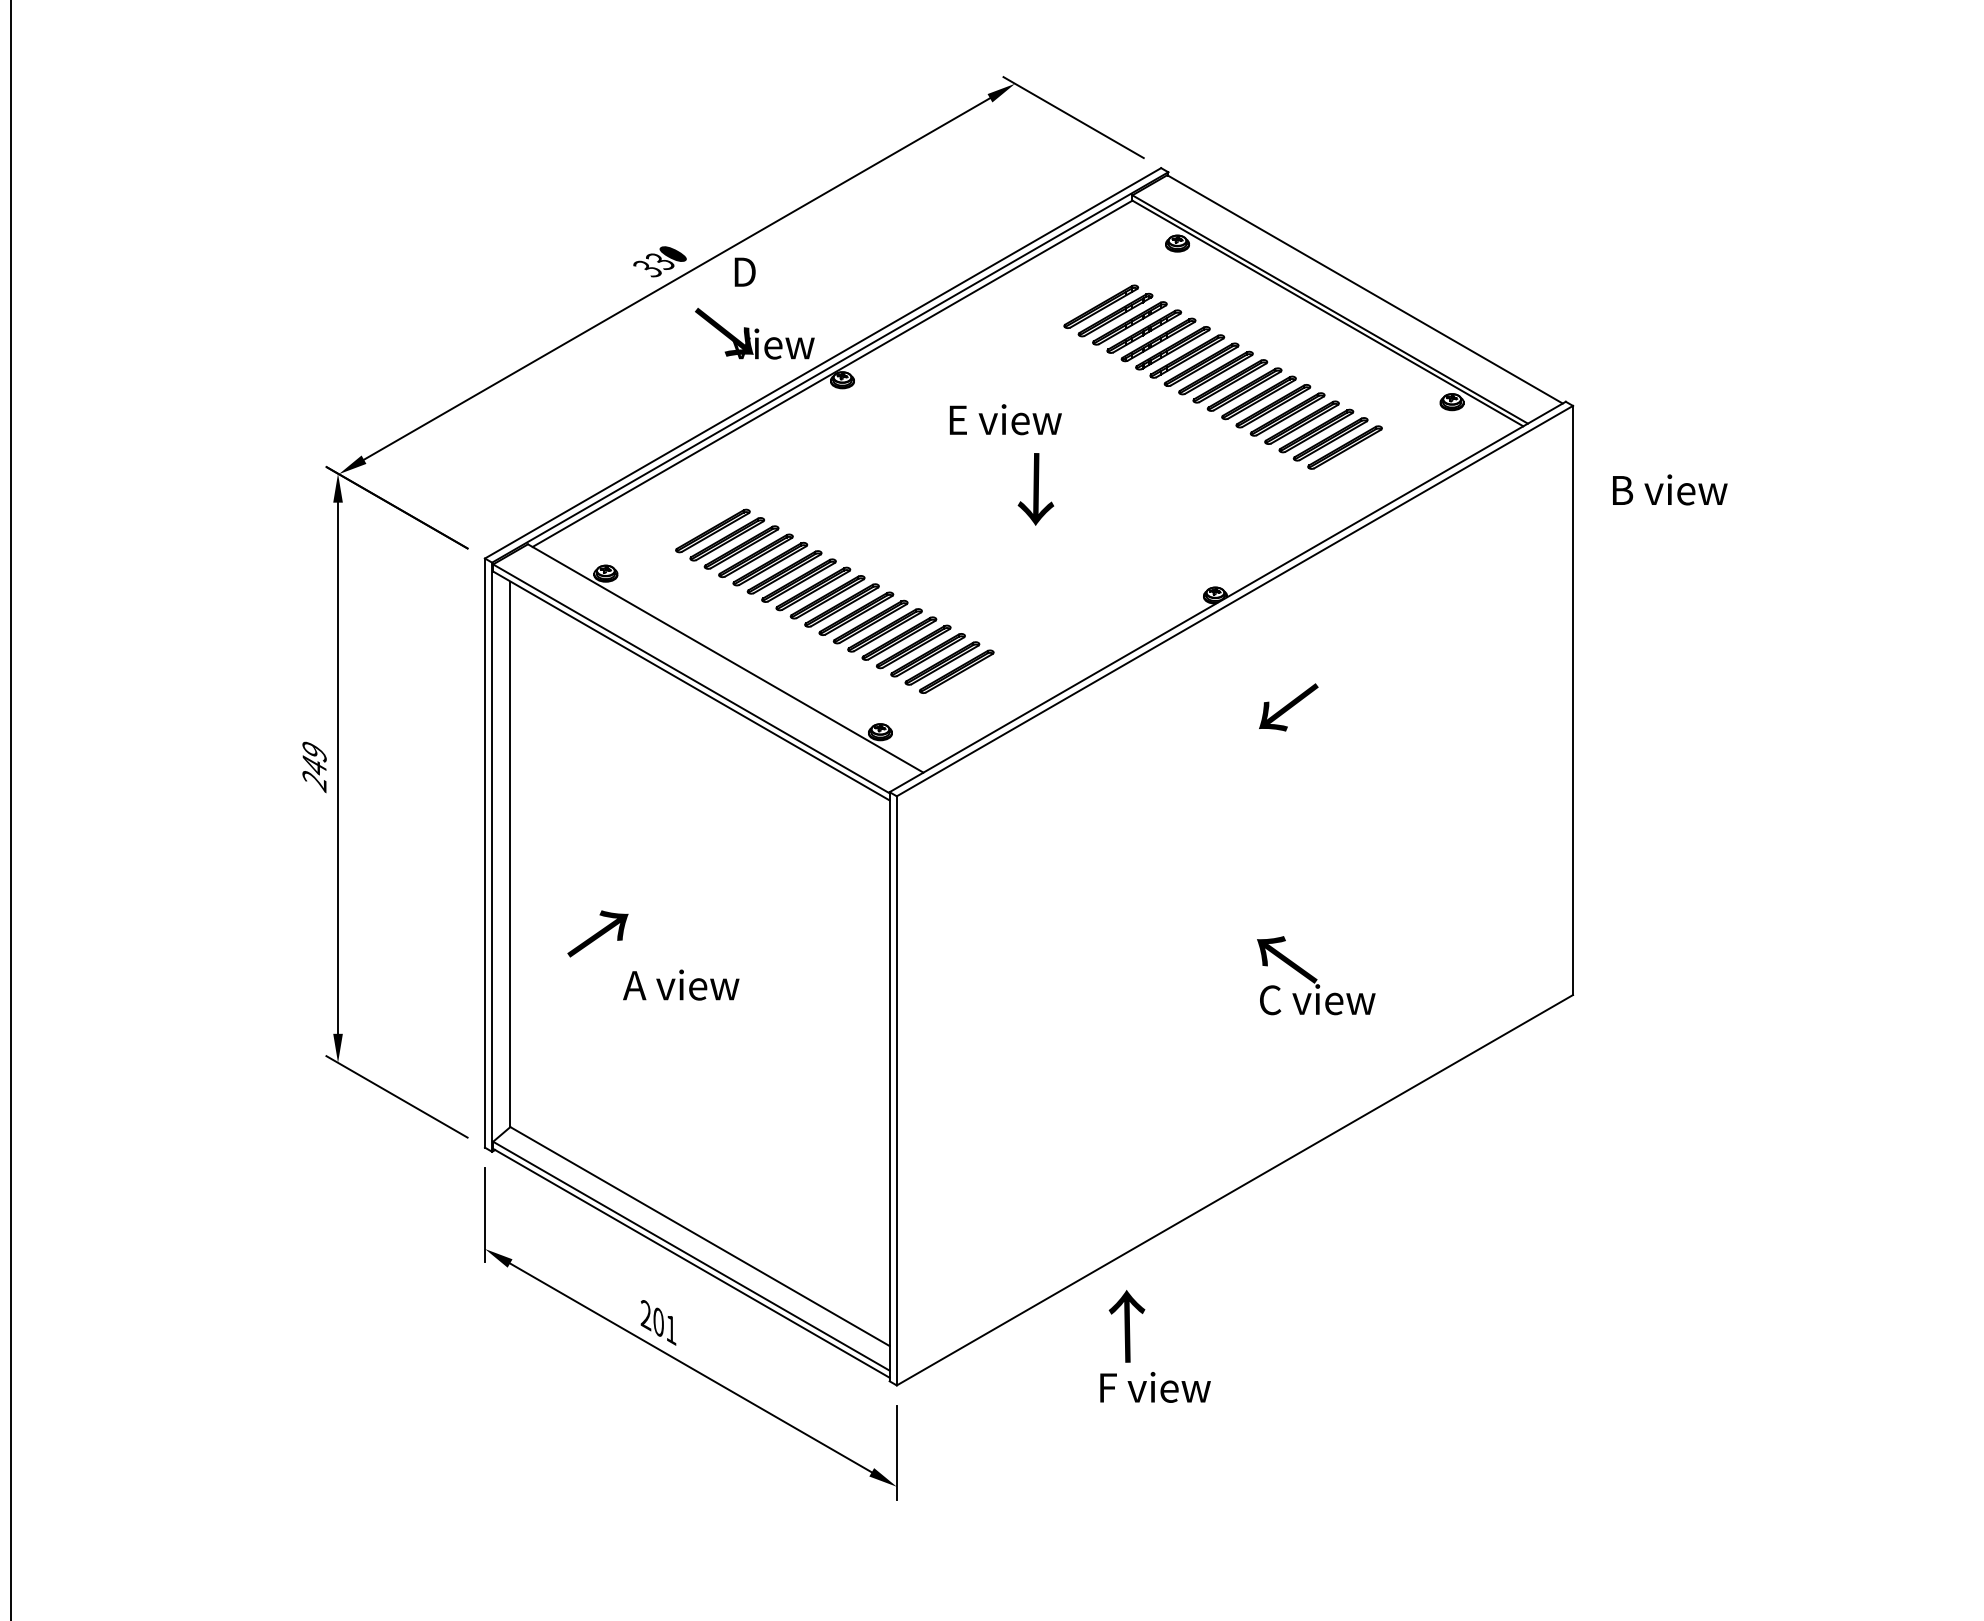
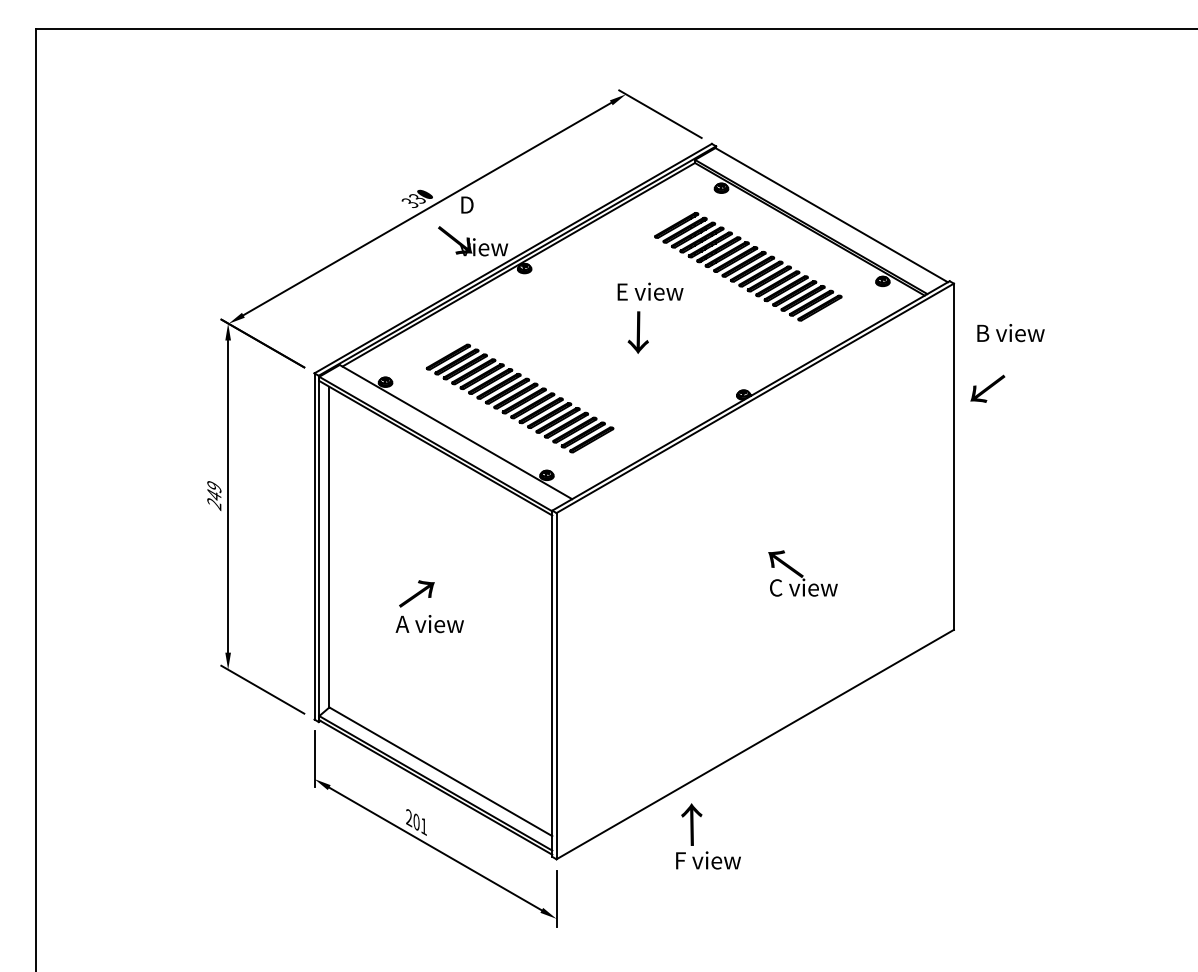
text: (1005, 419) -> (650, 291), moved
text: (1288, 706) -> (987, 388), moved
text: (597, 933) -> (416, 593), moved
text: (1315, 975) -> (802, 573), moved

